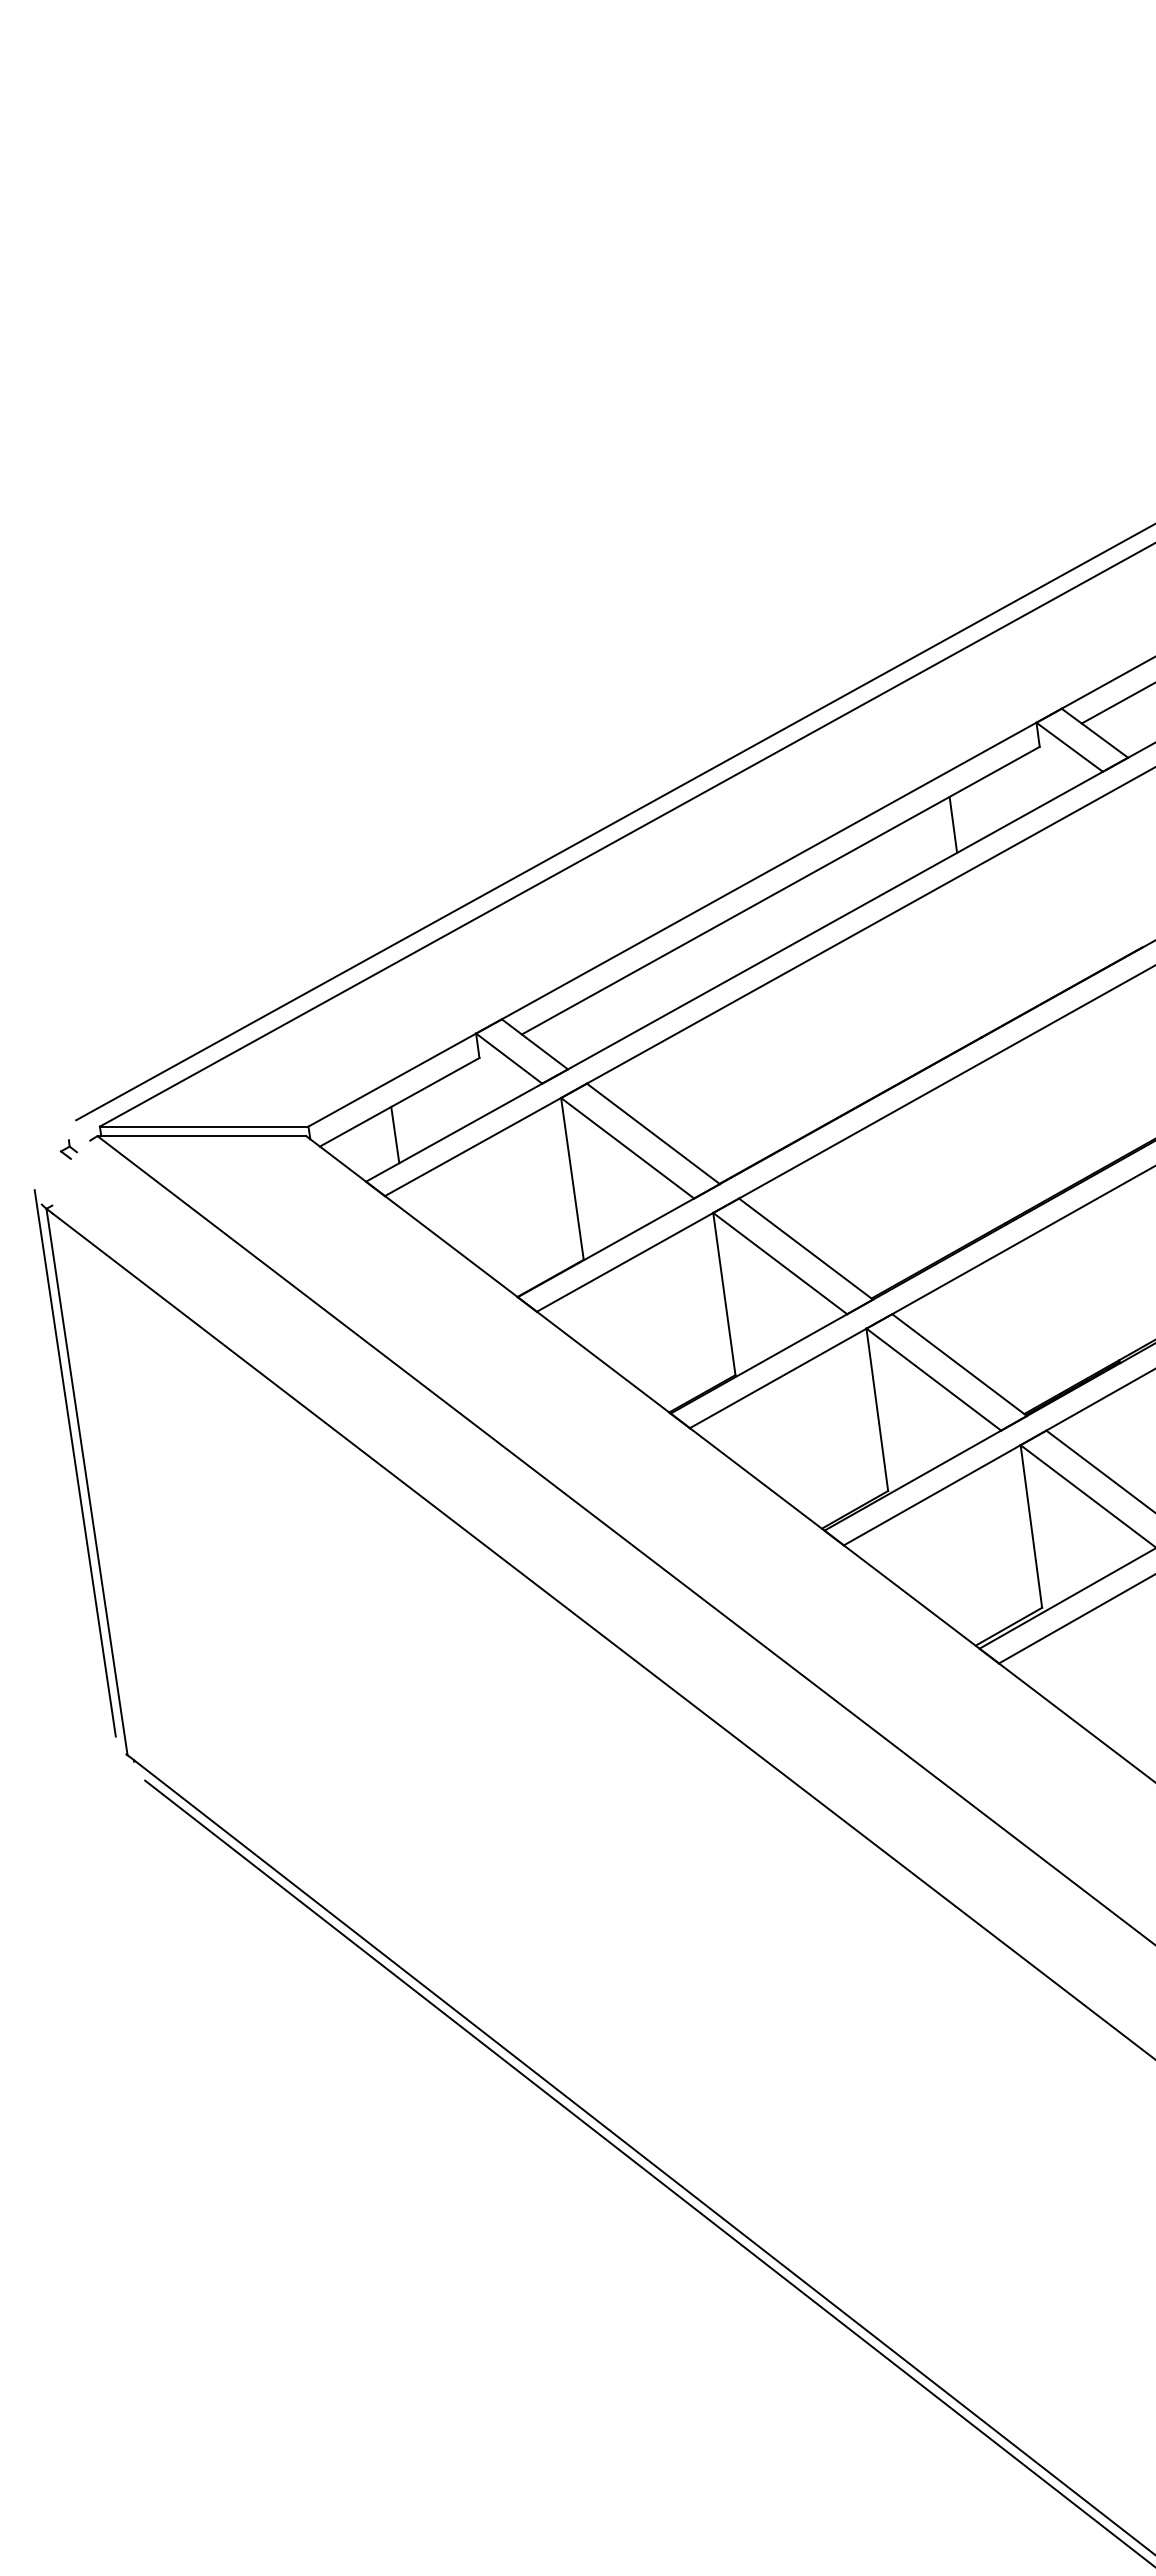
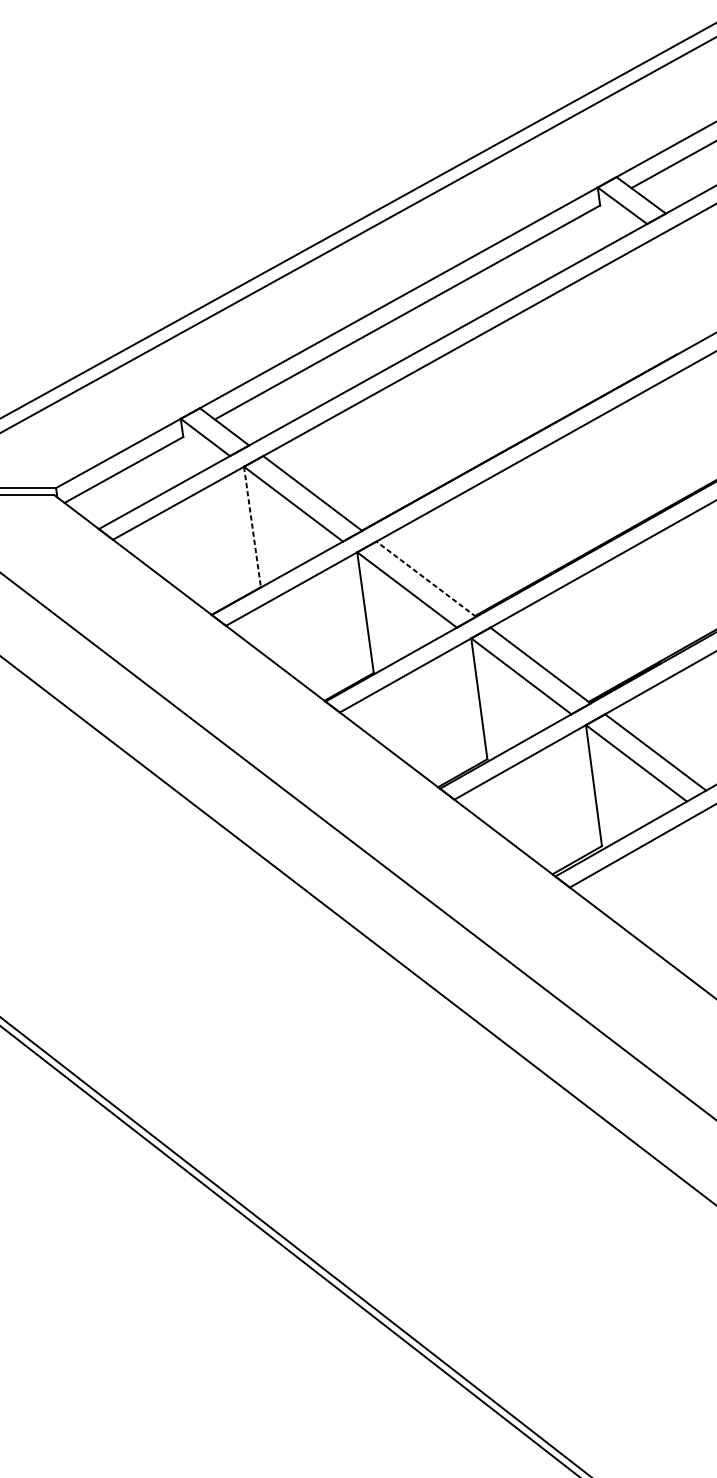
line: (953, 824) -> (536, 263), removed
line: (395, 1134) -> (120, 493), removed
line: (572, 1178) -> (252, 526), solid -> dashed
line: (806, 1249) -> (426, 579), solid -> dashed

